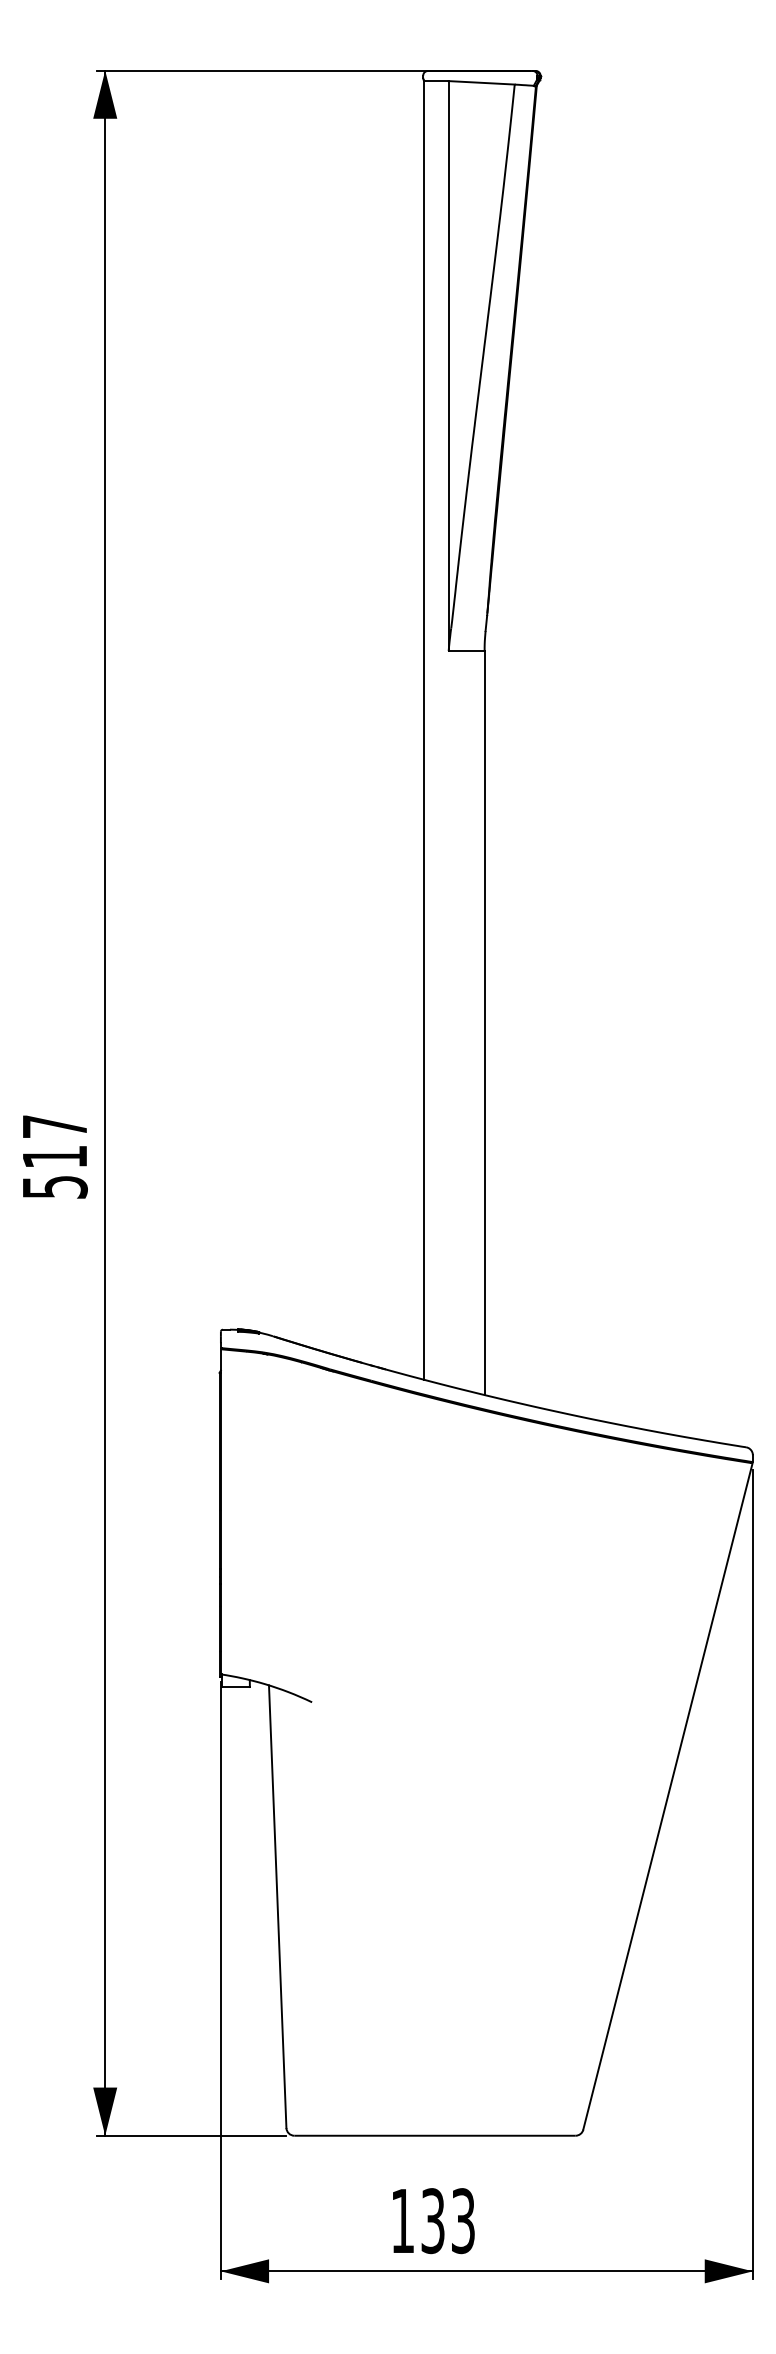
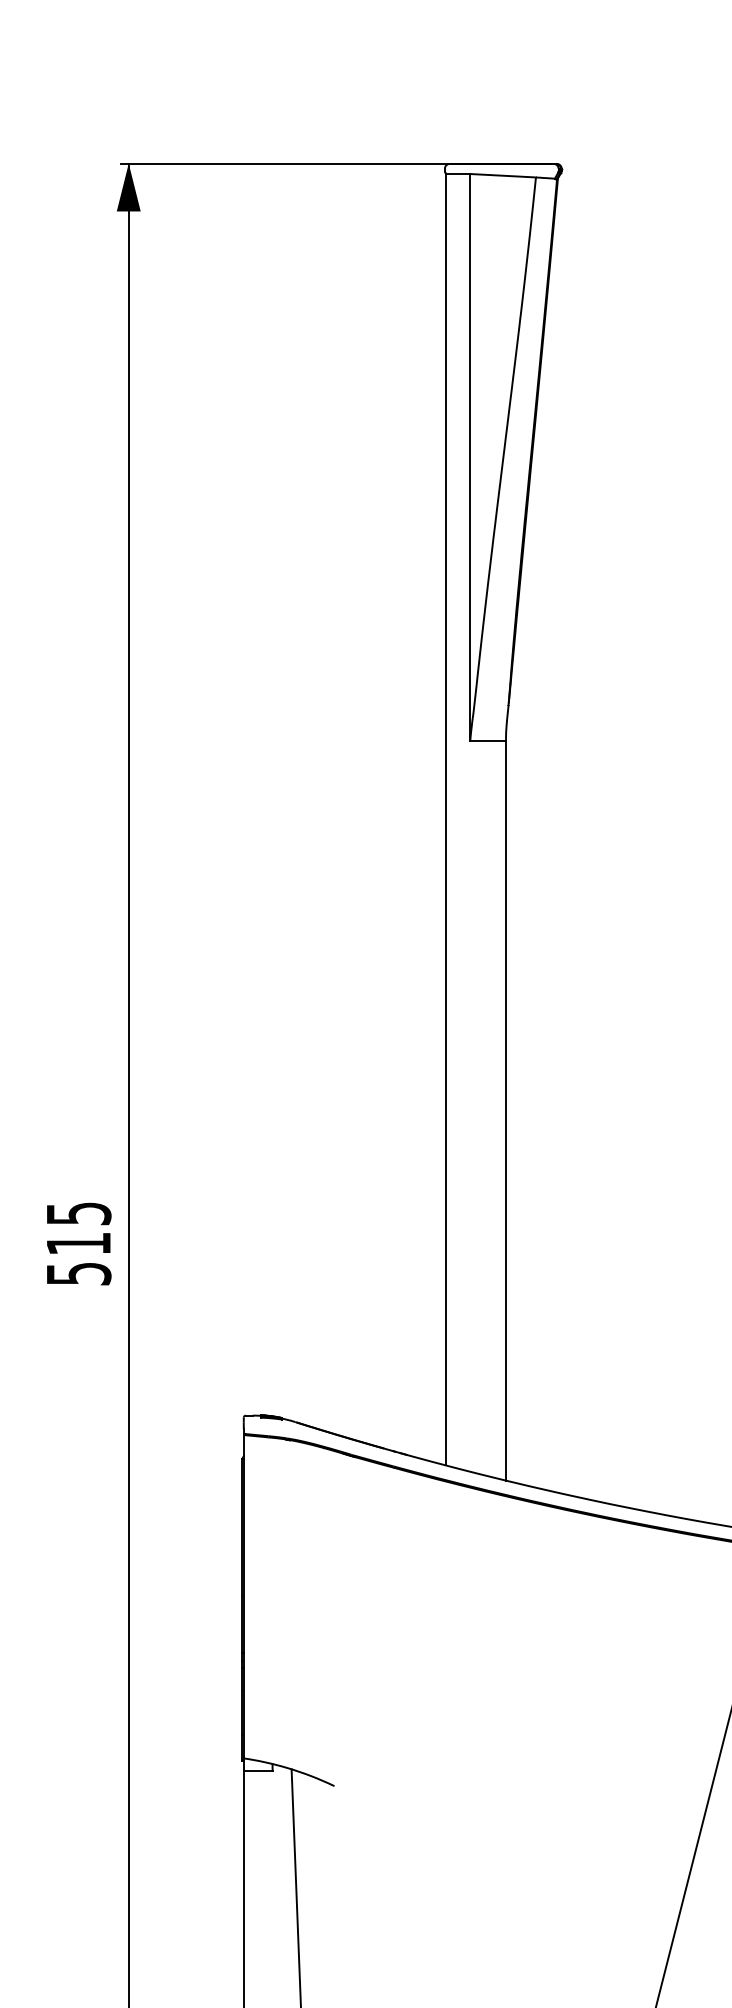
text: (55, 1126) -> (79, 1213), 517 -> 515

